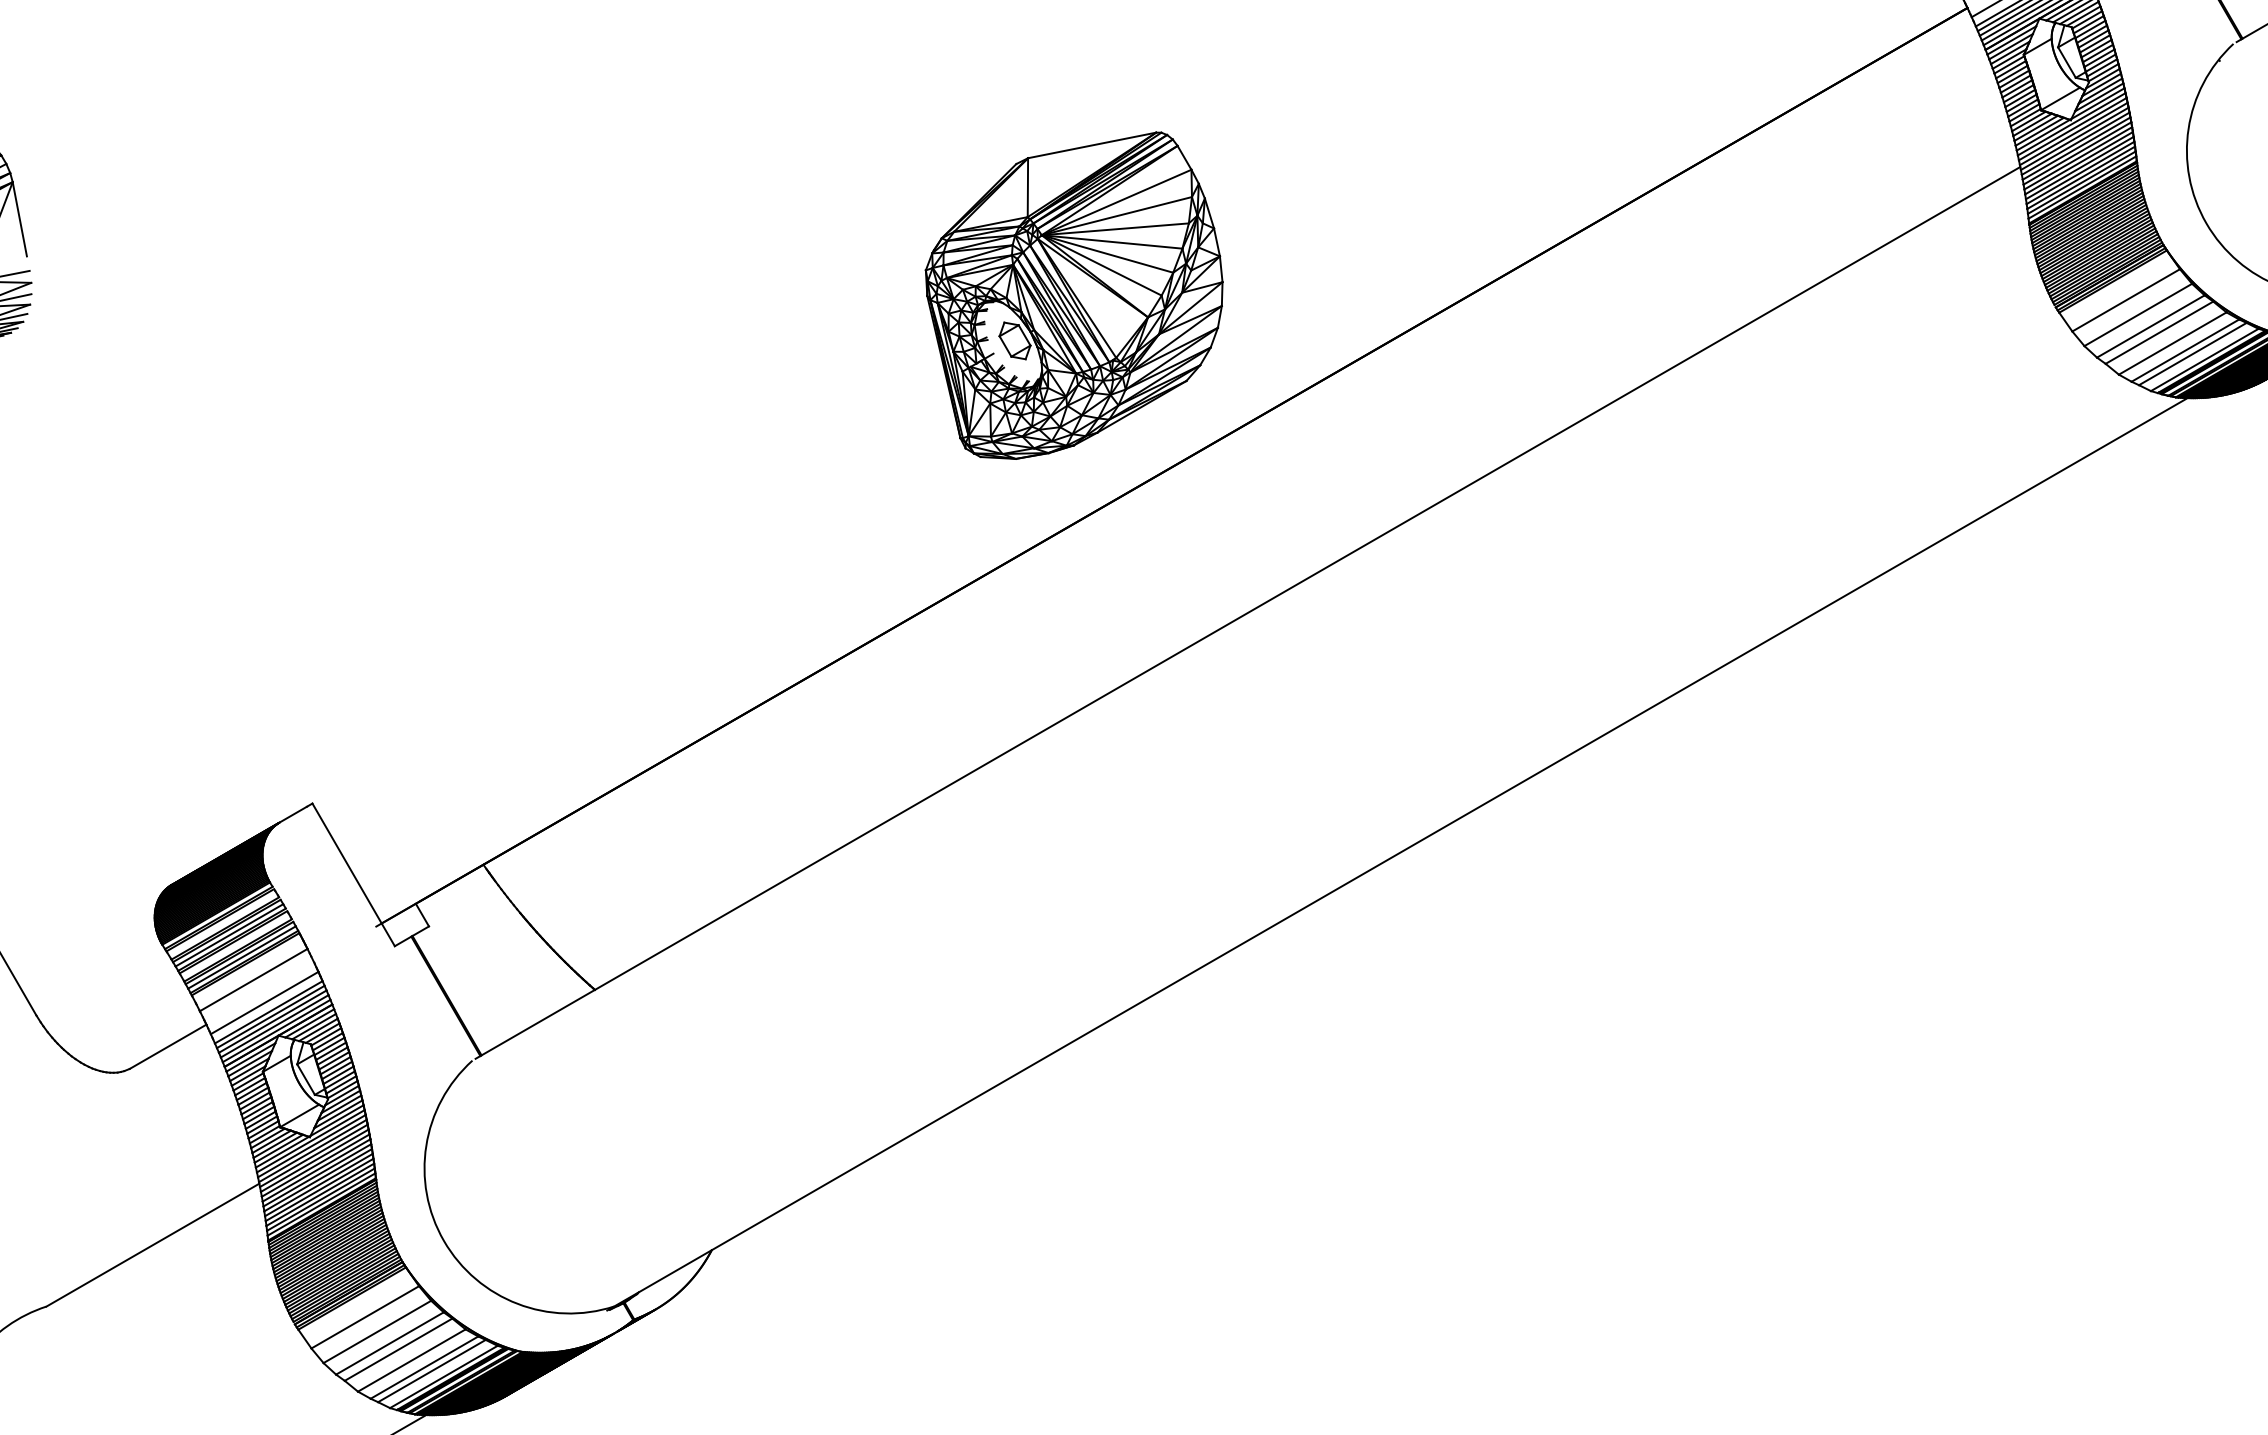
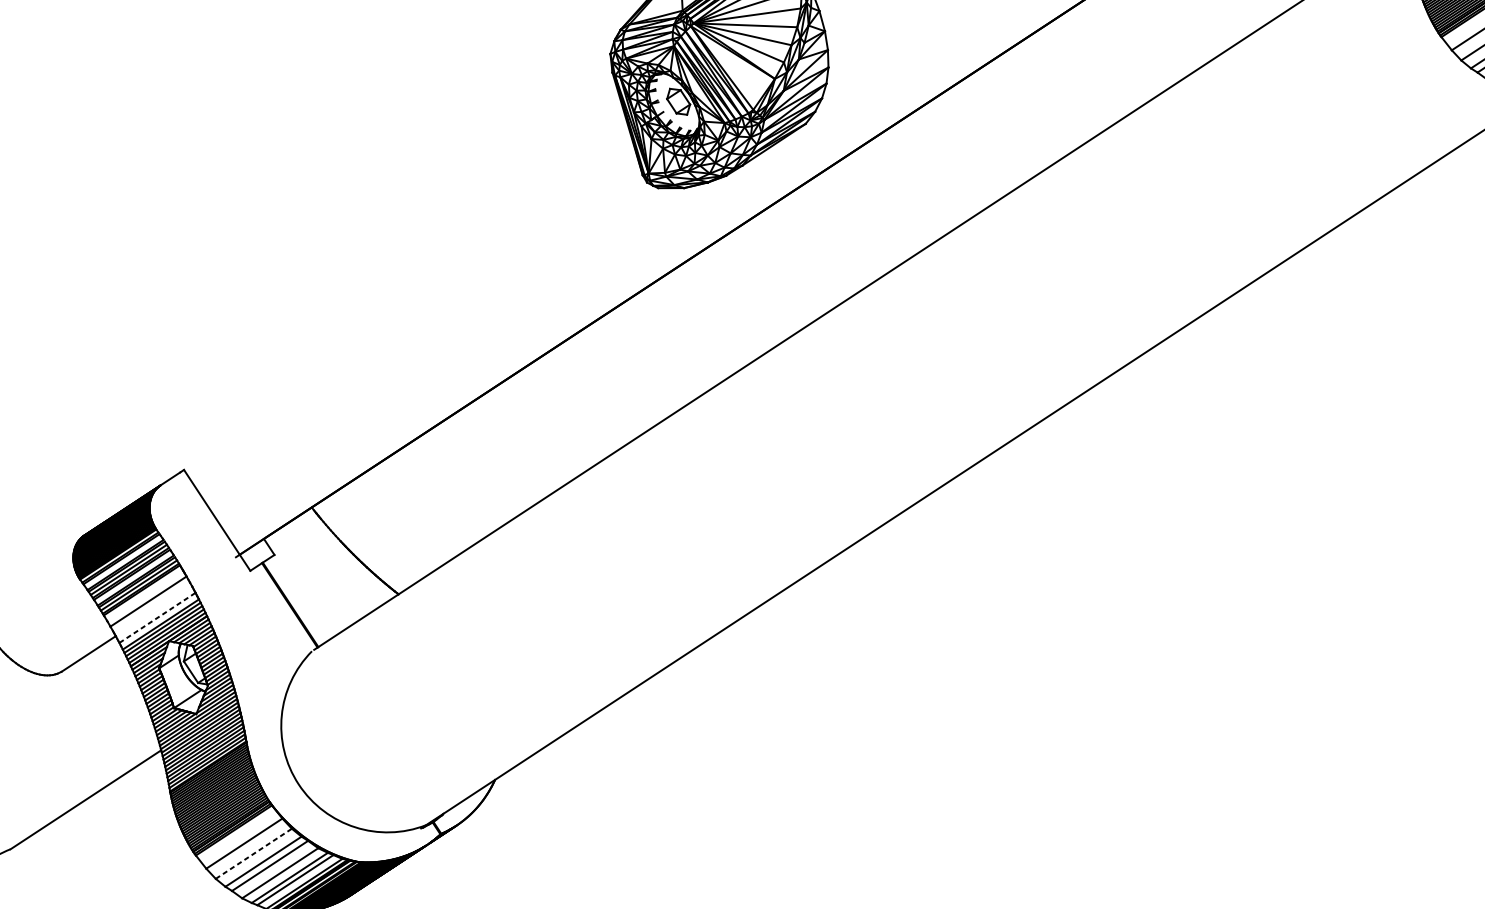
line: (265, 1002) -> (158, 617), solid -> dashed
line: (377, 1331) -> (253, 853), solid -> dashed

